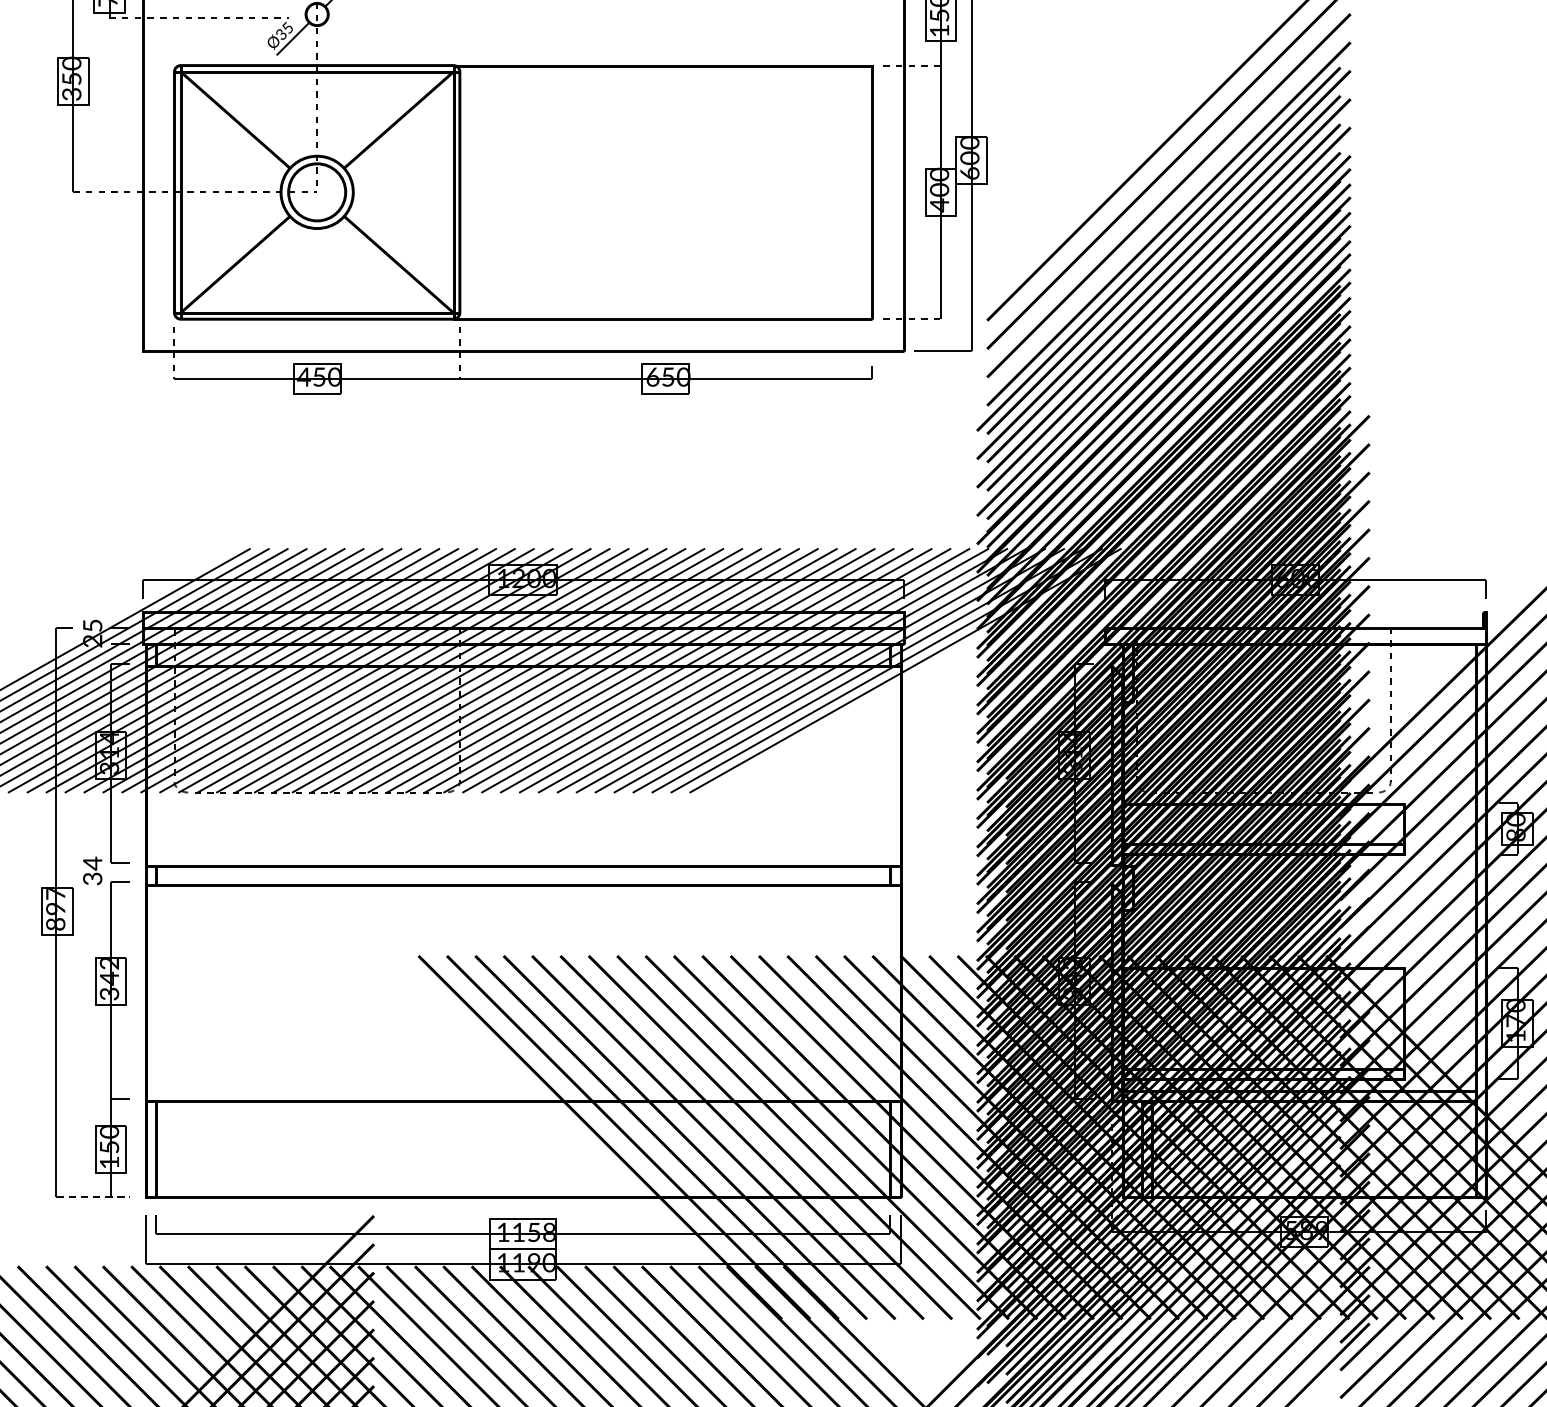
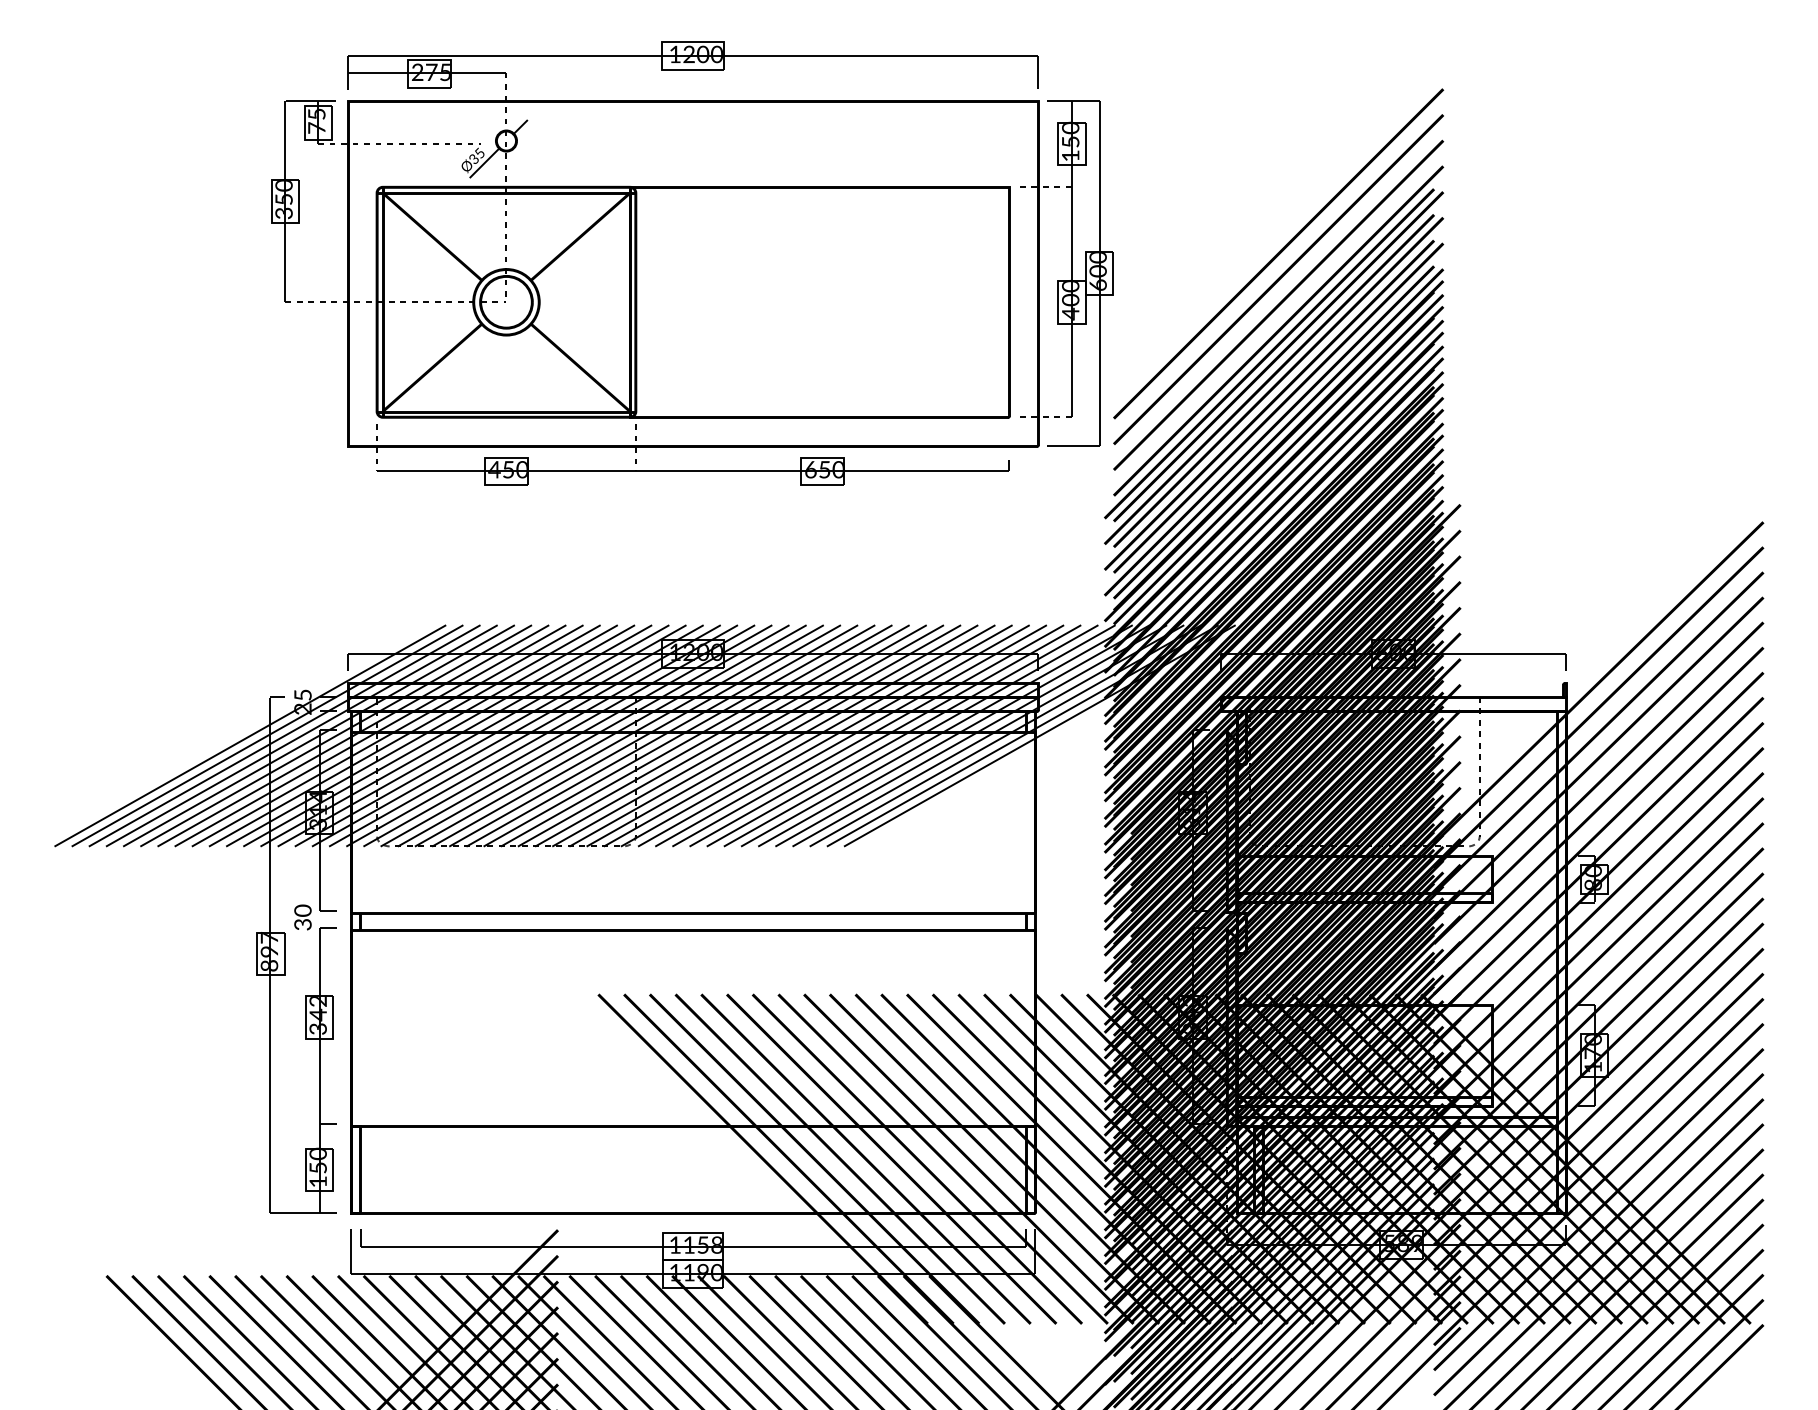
text: (92, 863) -> (302, 910), 34 -> 30
line: (93, 1197) -> (303, 1213), dashed -> solid

